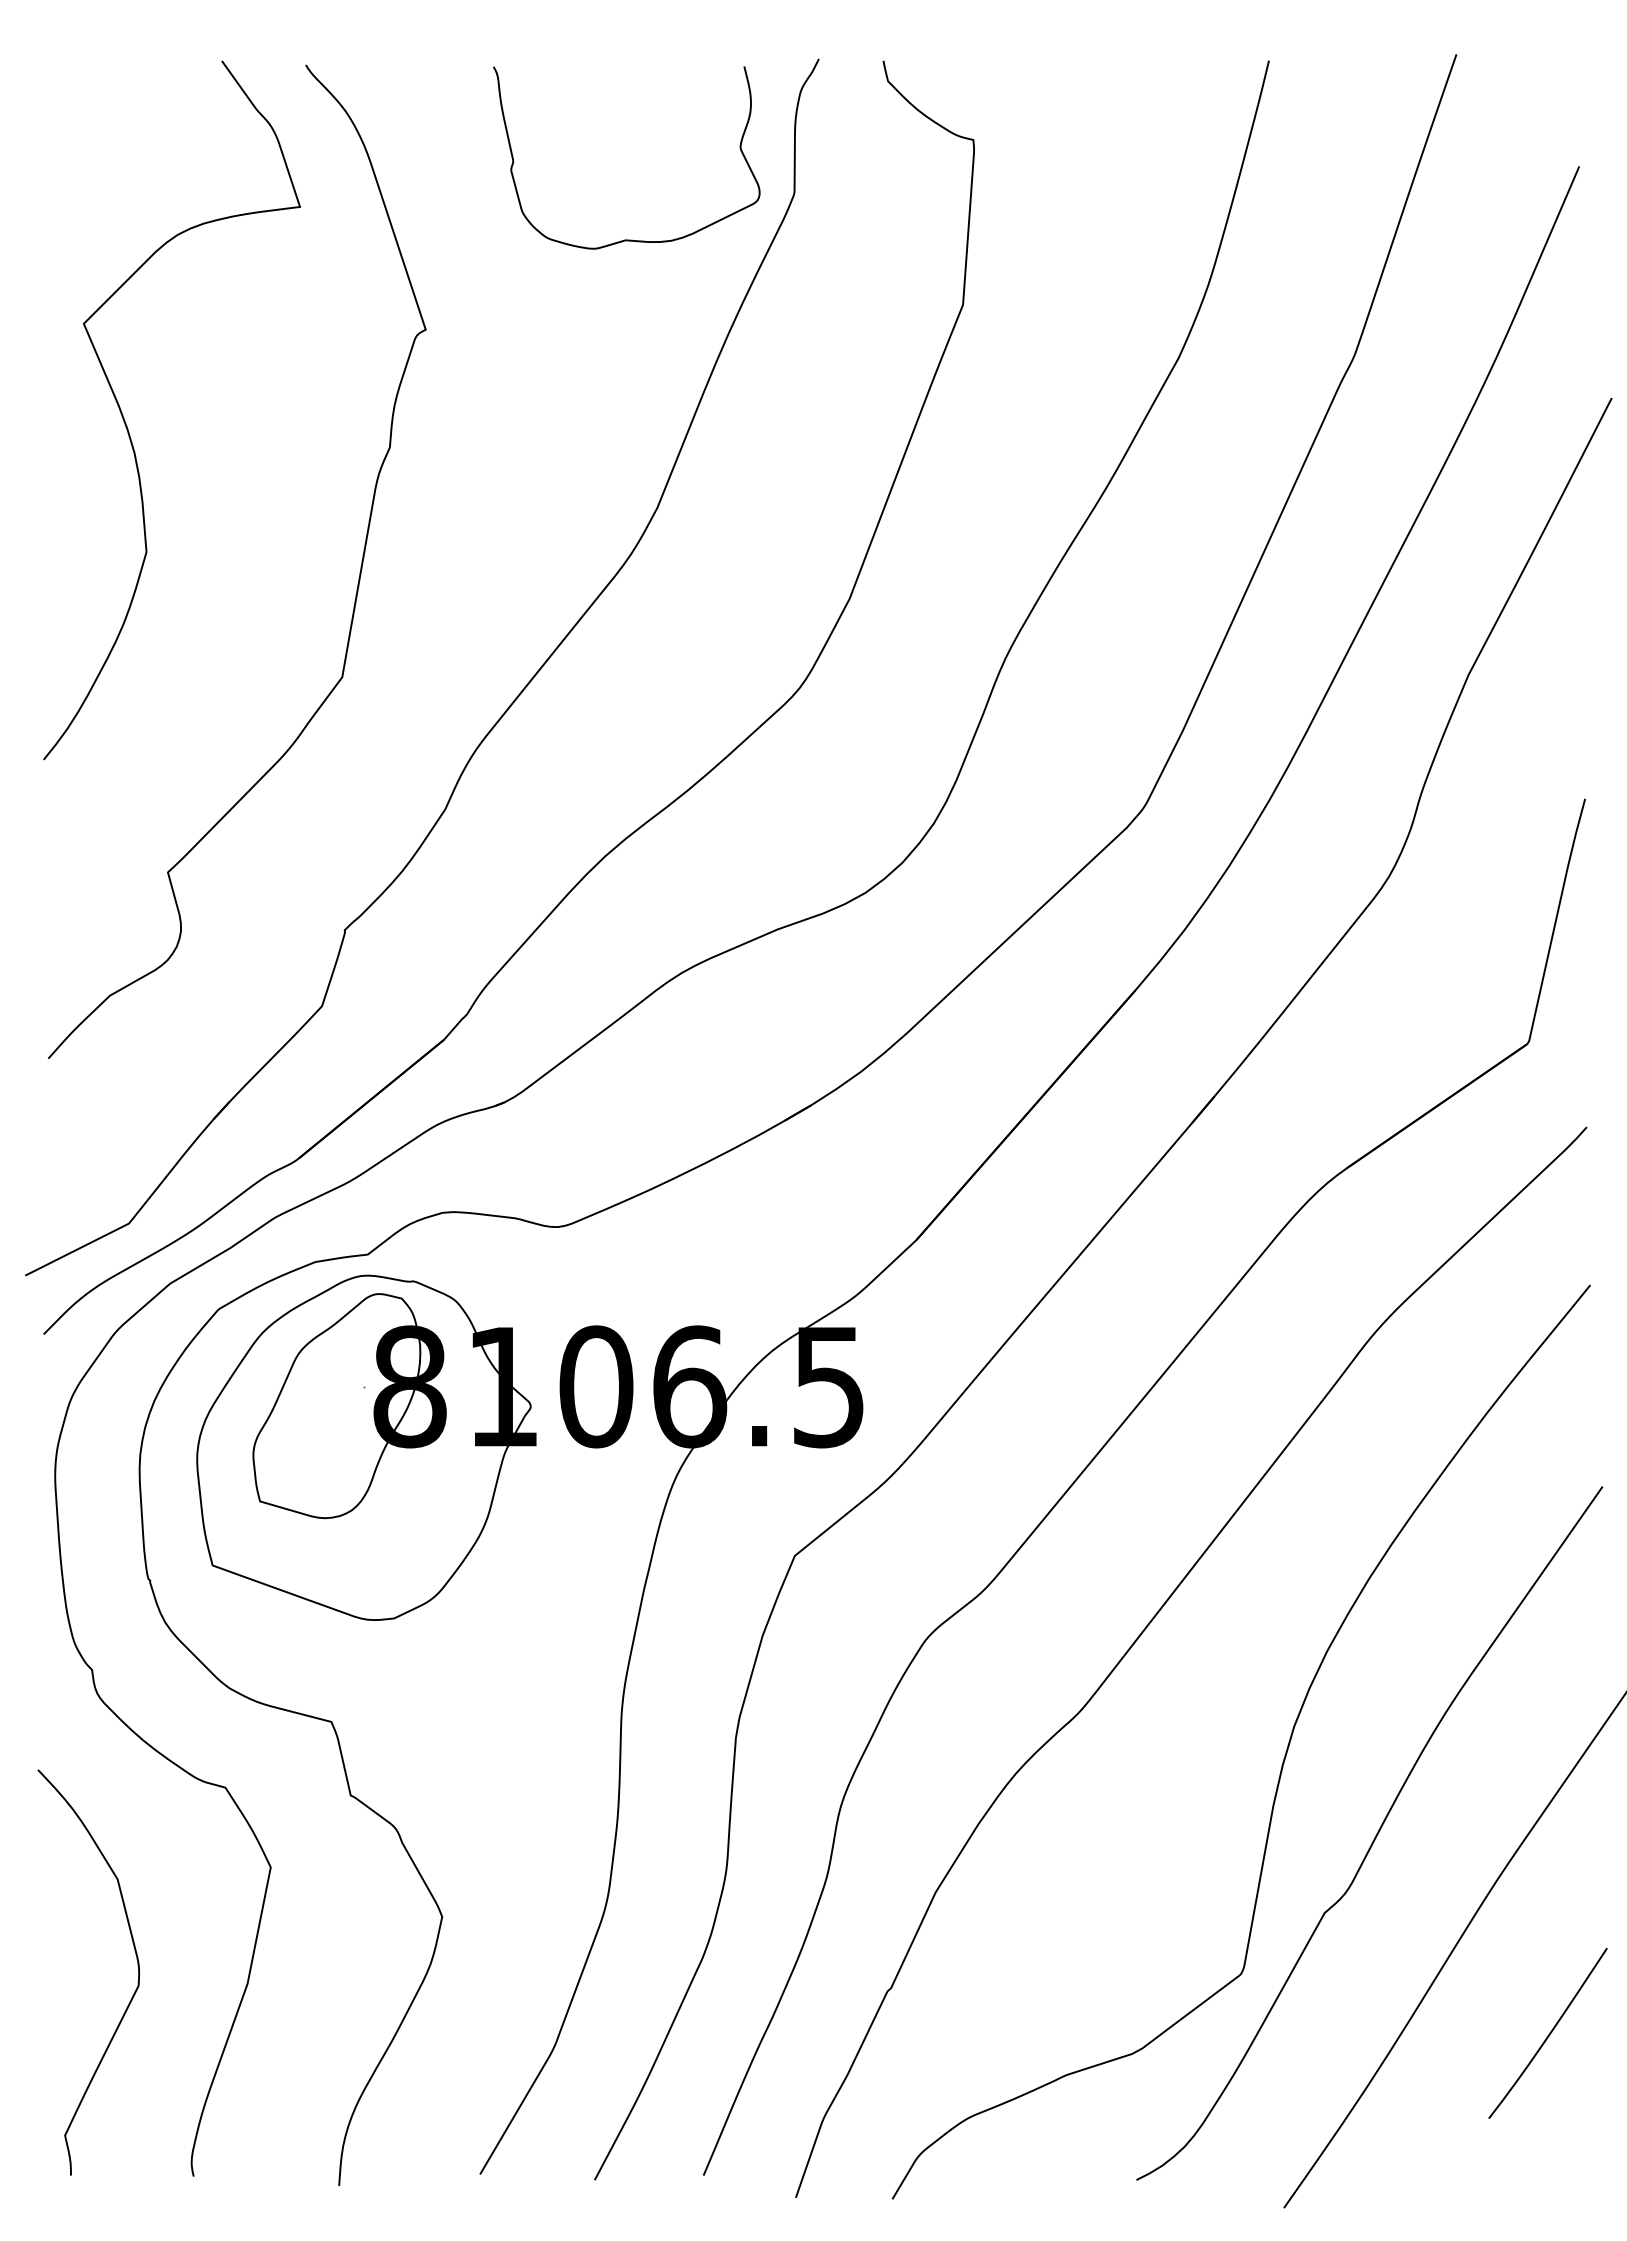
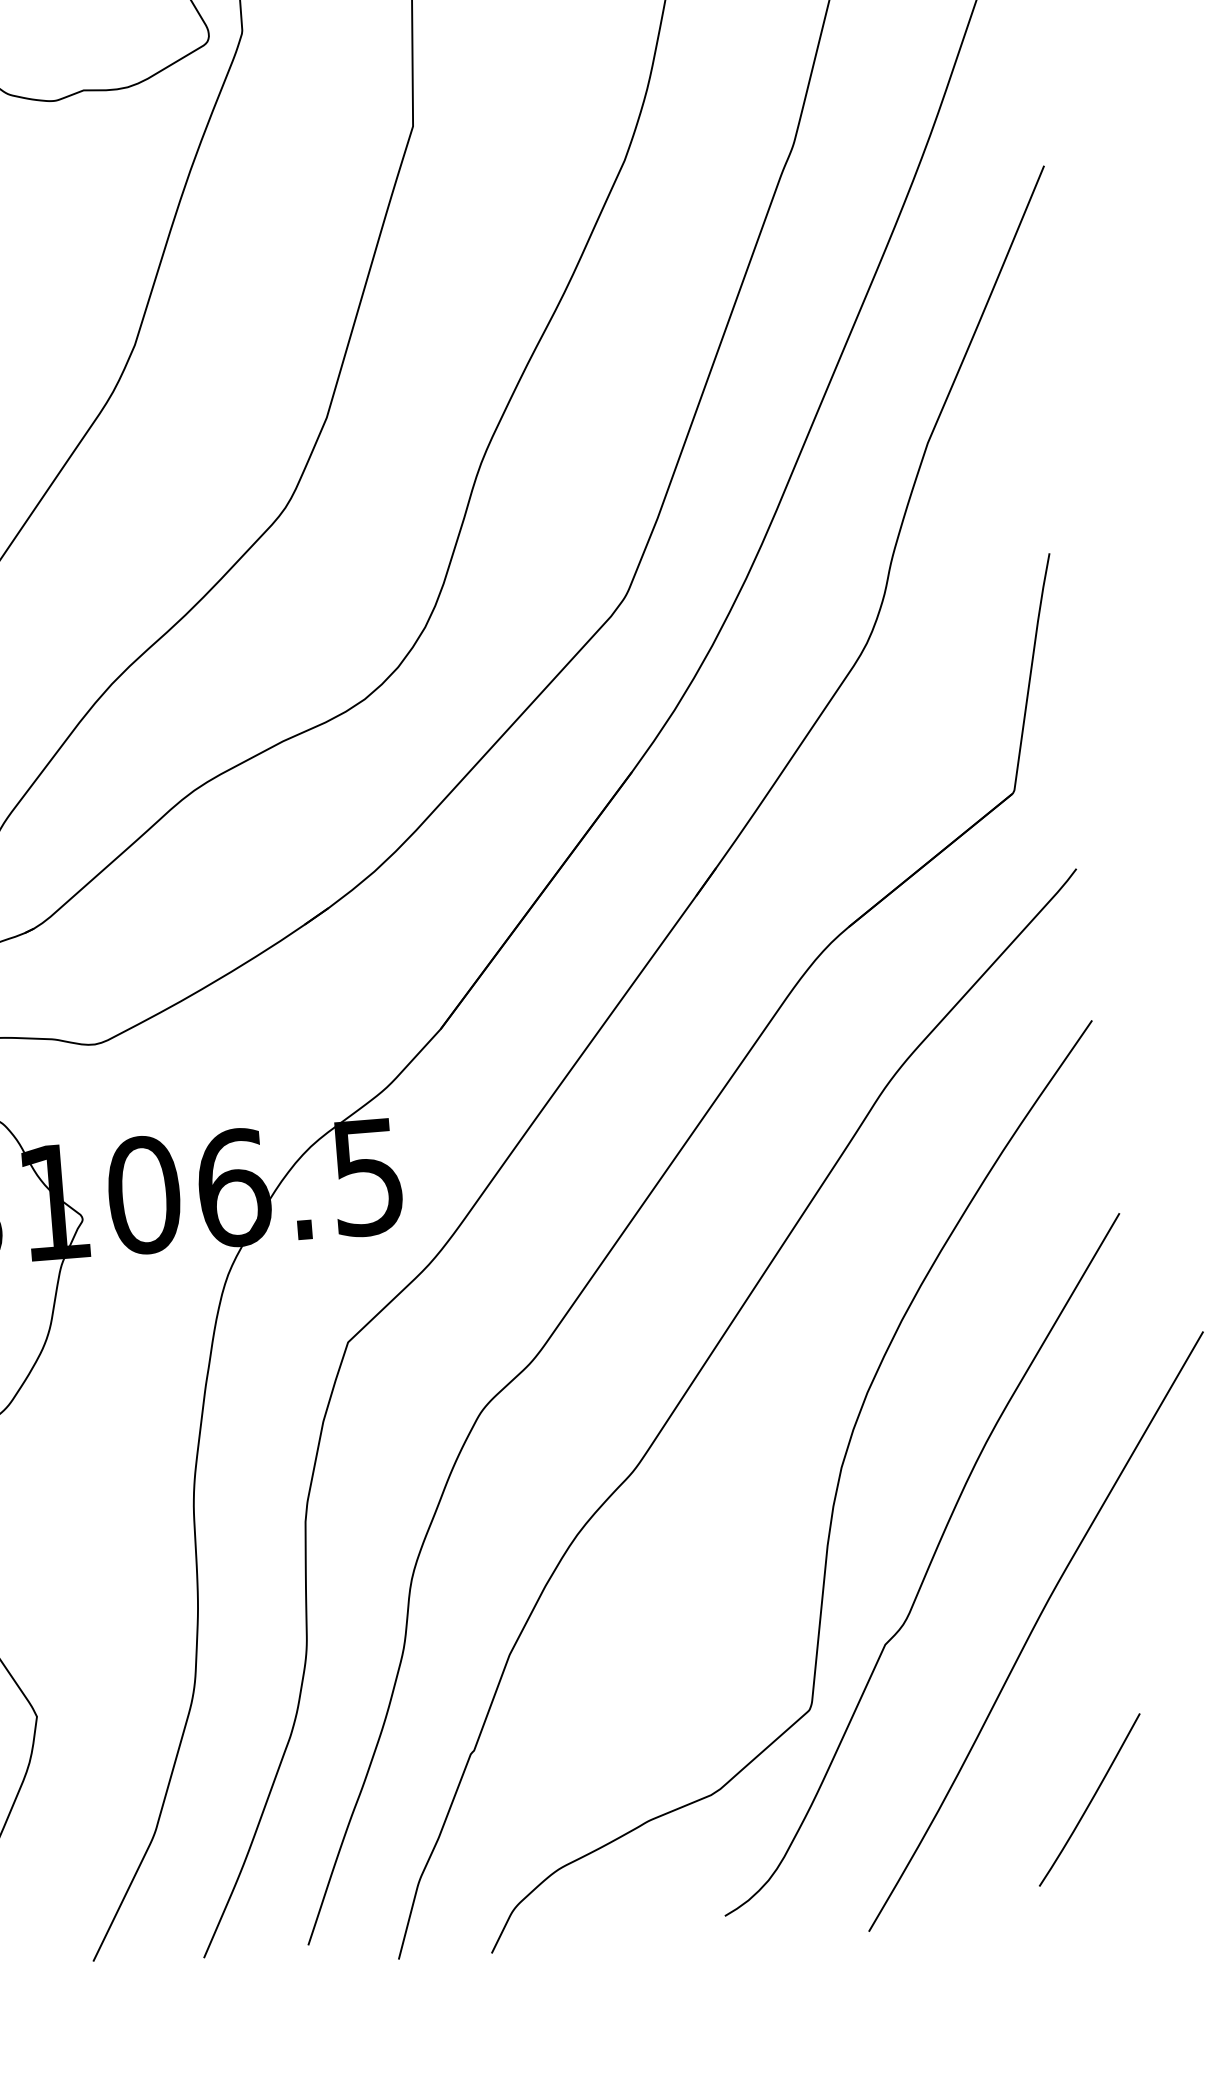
curve: (1549, 2032) -> (1091, 1799), moved

